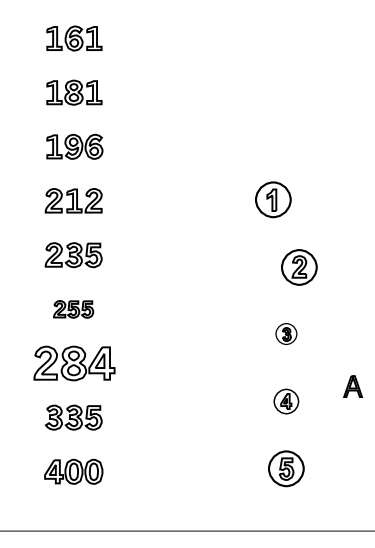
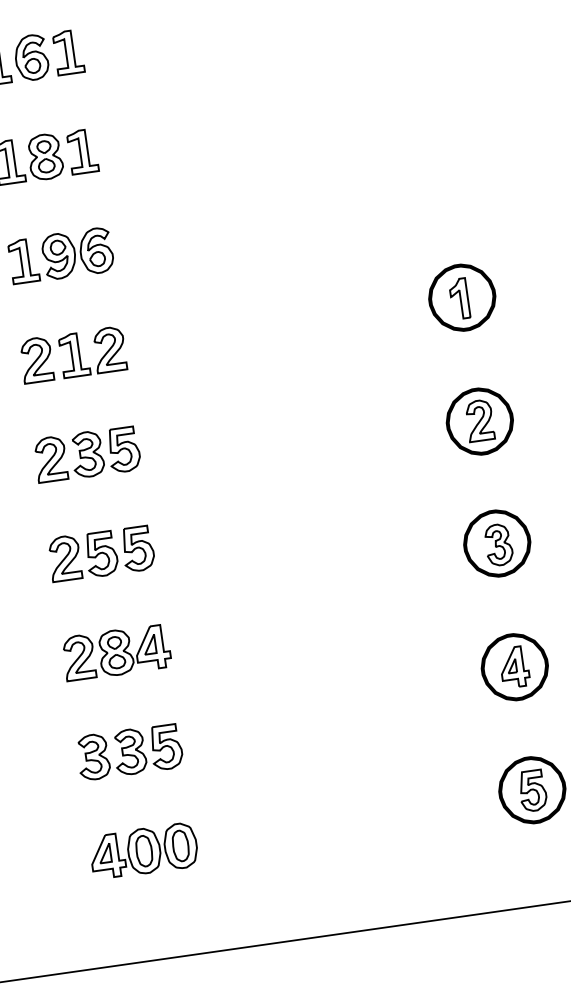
part: (273, 199) -> (462, 297), moved
part: (299, 267) -> (480, 421), moved
part: (73, 309) -> (101, 554), size x1.43
part: (286, 333) -> (497, 542), size x1.67
part: (73, 363) -> (115, 652), size x0.71
part: (286, 401) -> (515, 666), size x1.43

